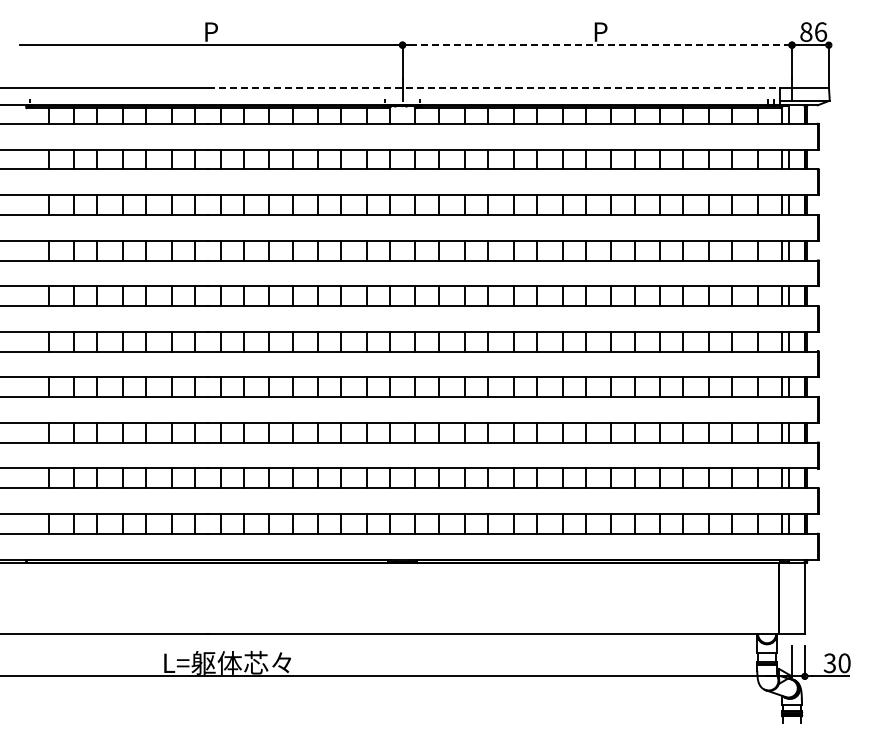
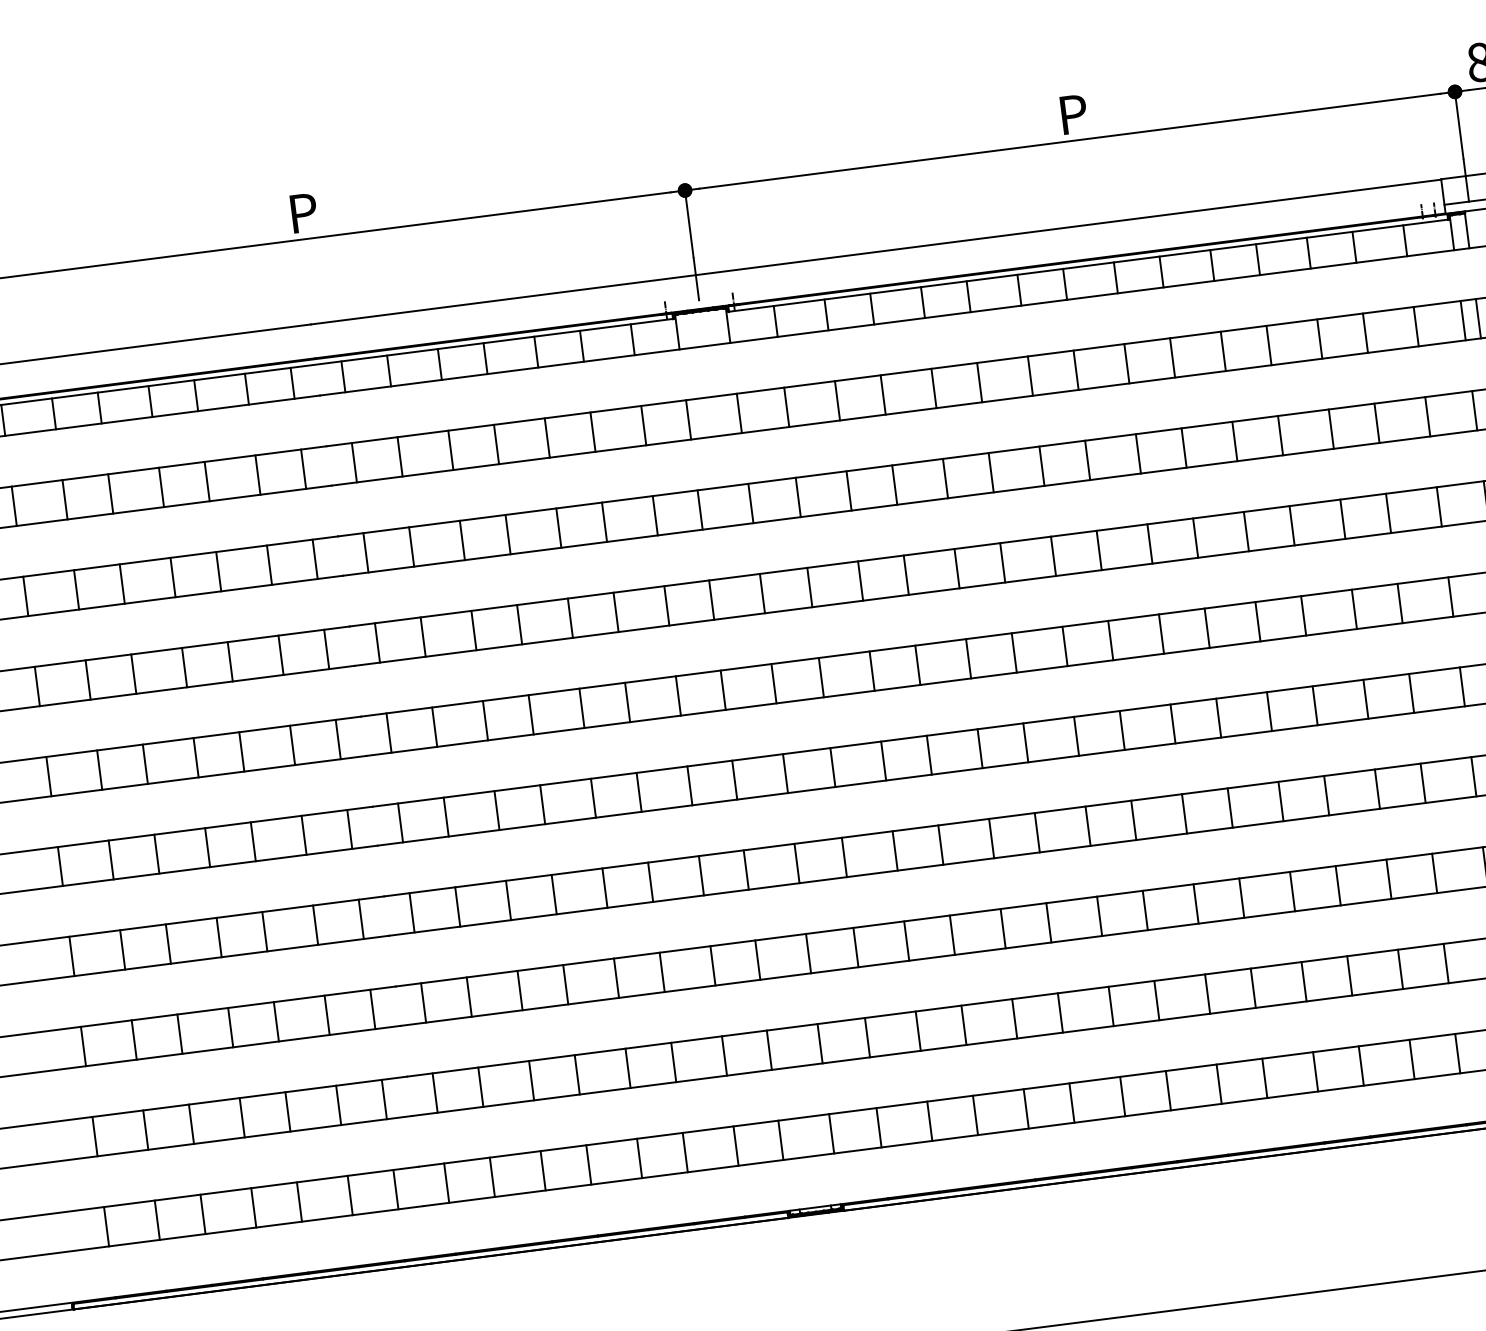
line: (597, 45) -> (1070, 141), dashed -> solid
line: (493, 87) -> (875, 251), dashed -> solid

